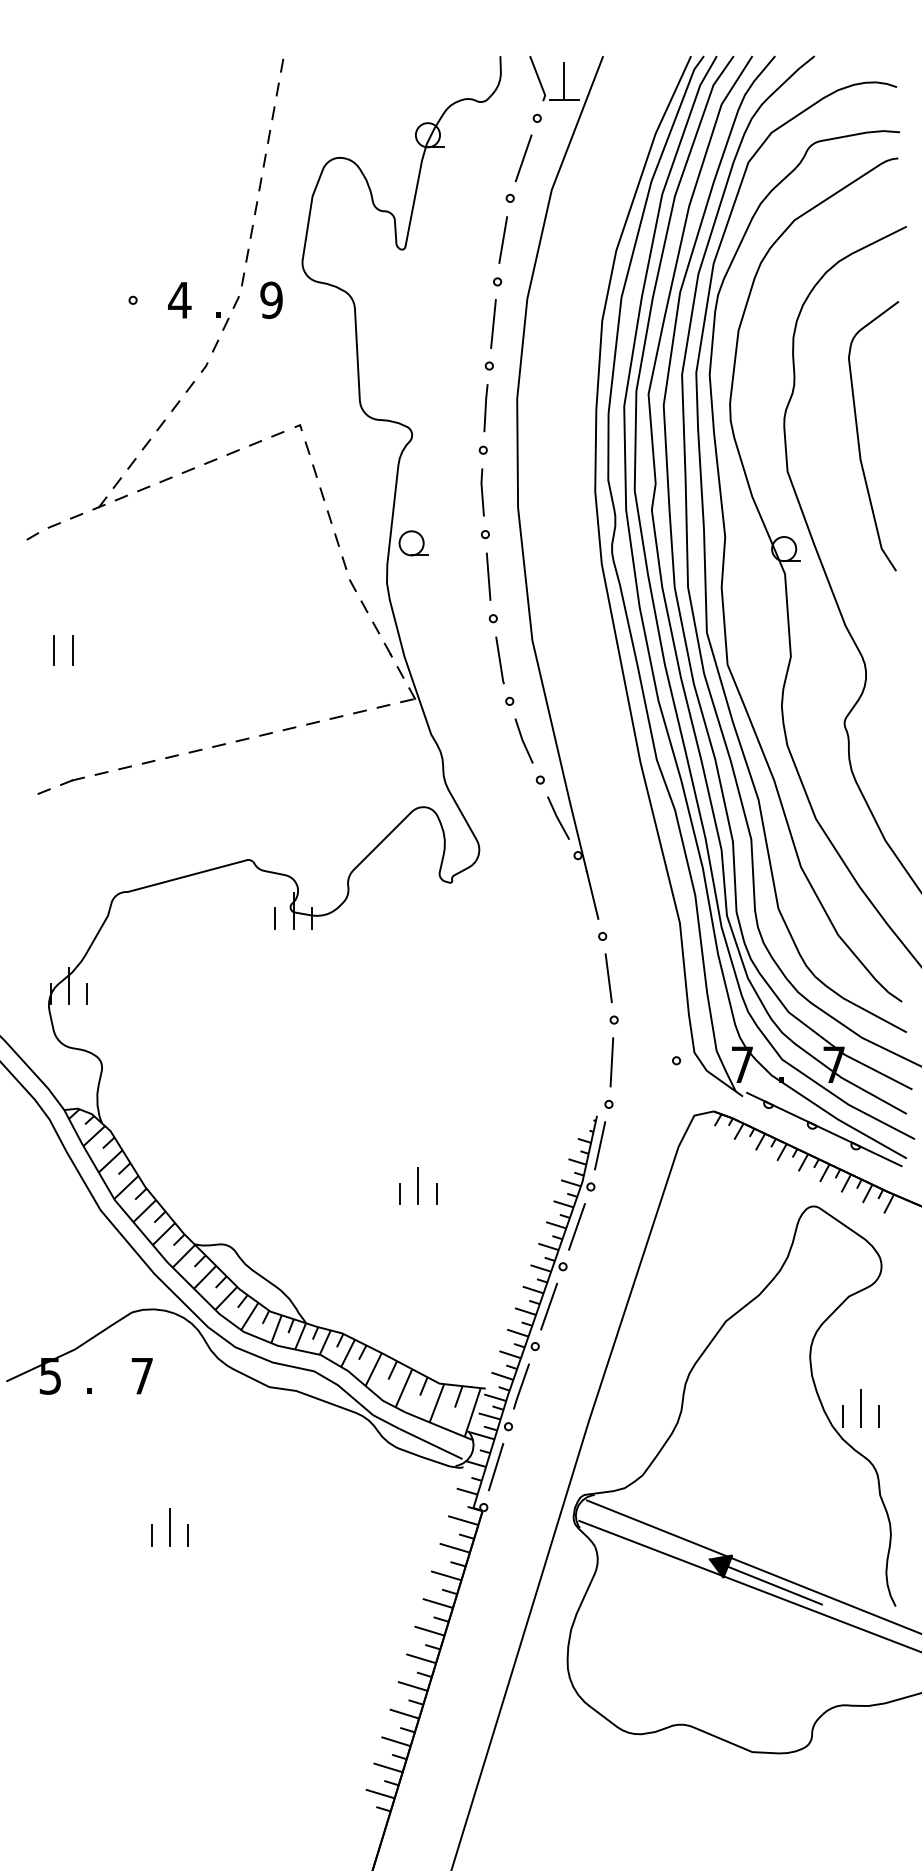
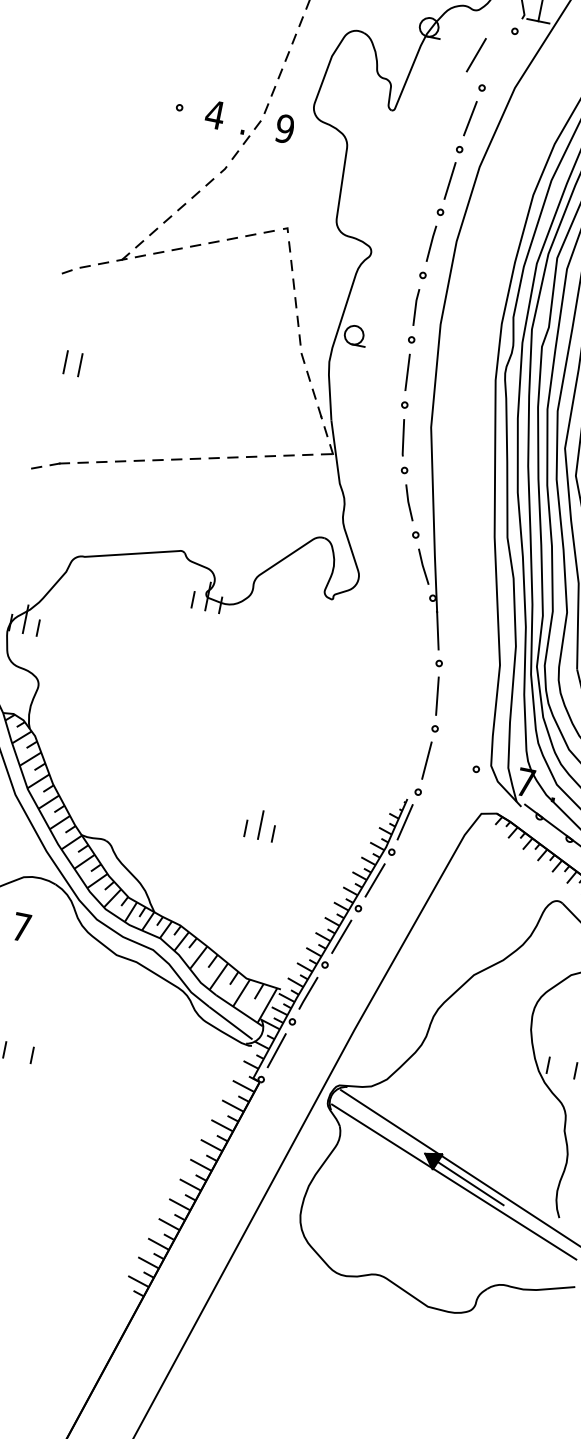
line: (523, 158) -> (476, 55), moved
line: (860, 1408) -> (562, 1062), removed
line: (170, 1527) -> (19, 1046), removed

